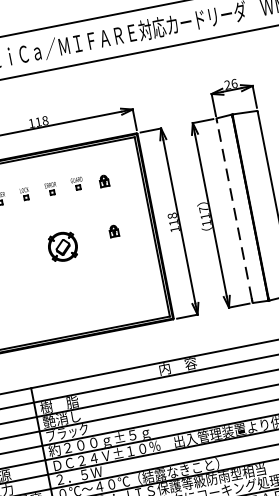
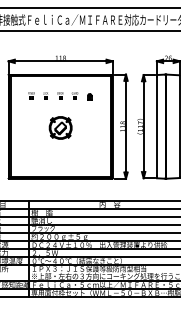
line: (233, 210) -> (156, 126), dashed -> solid
part: (113, 230) -> (89, 124), removed
part: (62, 246) -> (60, 127), size x1.43

